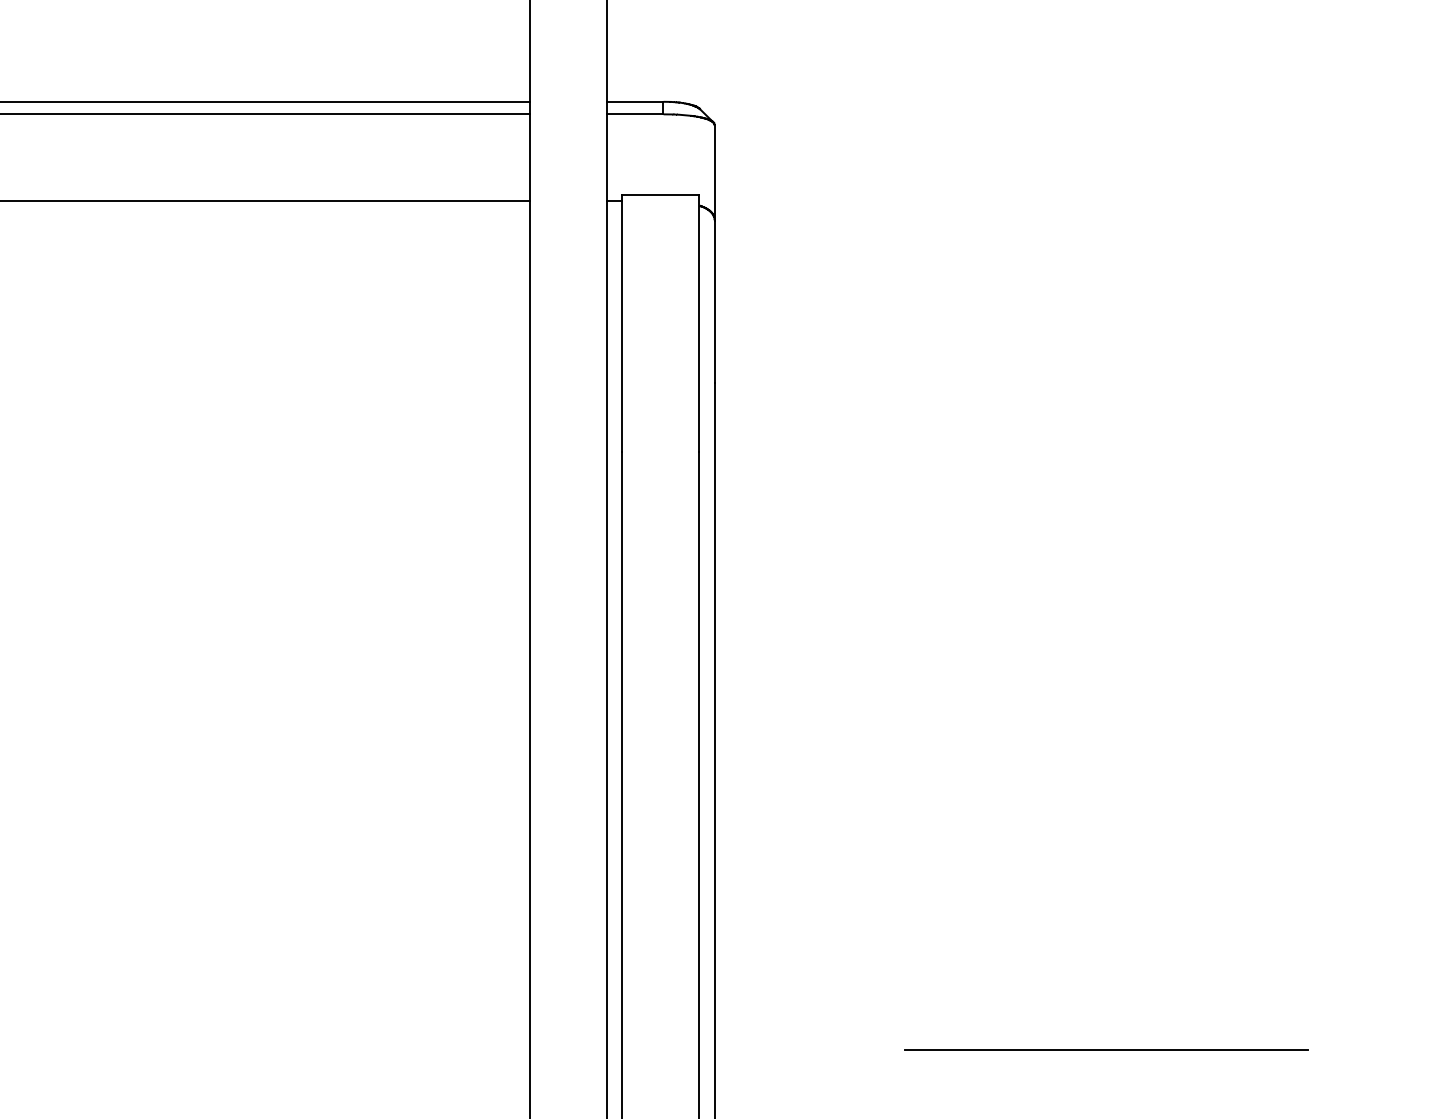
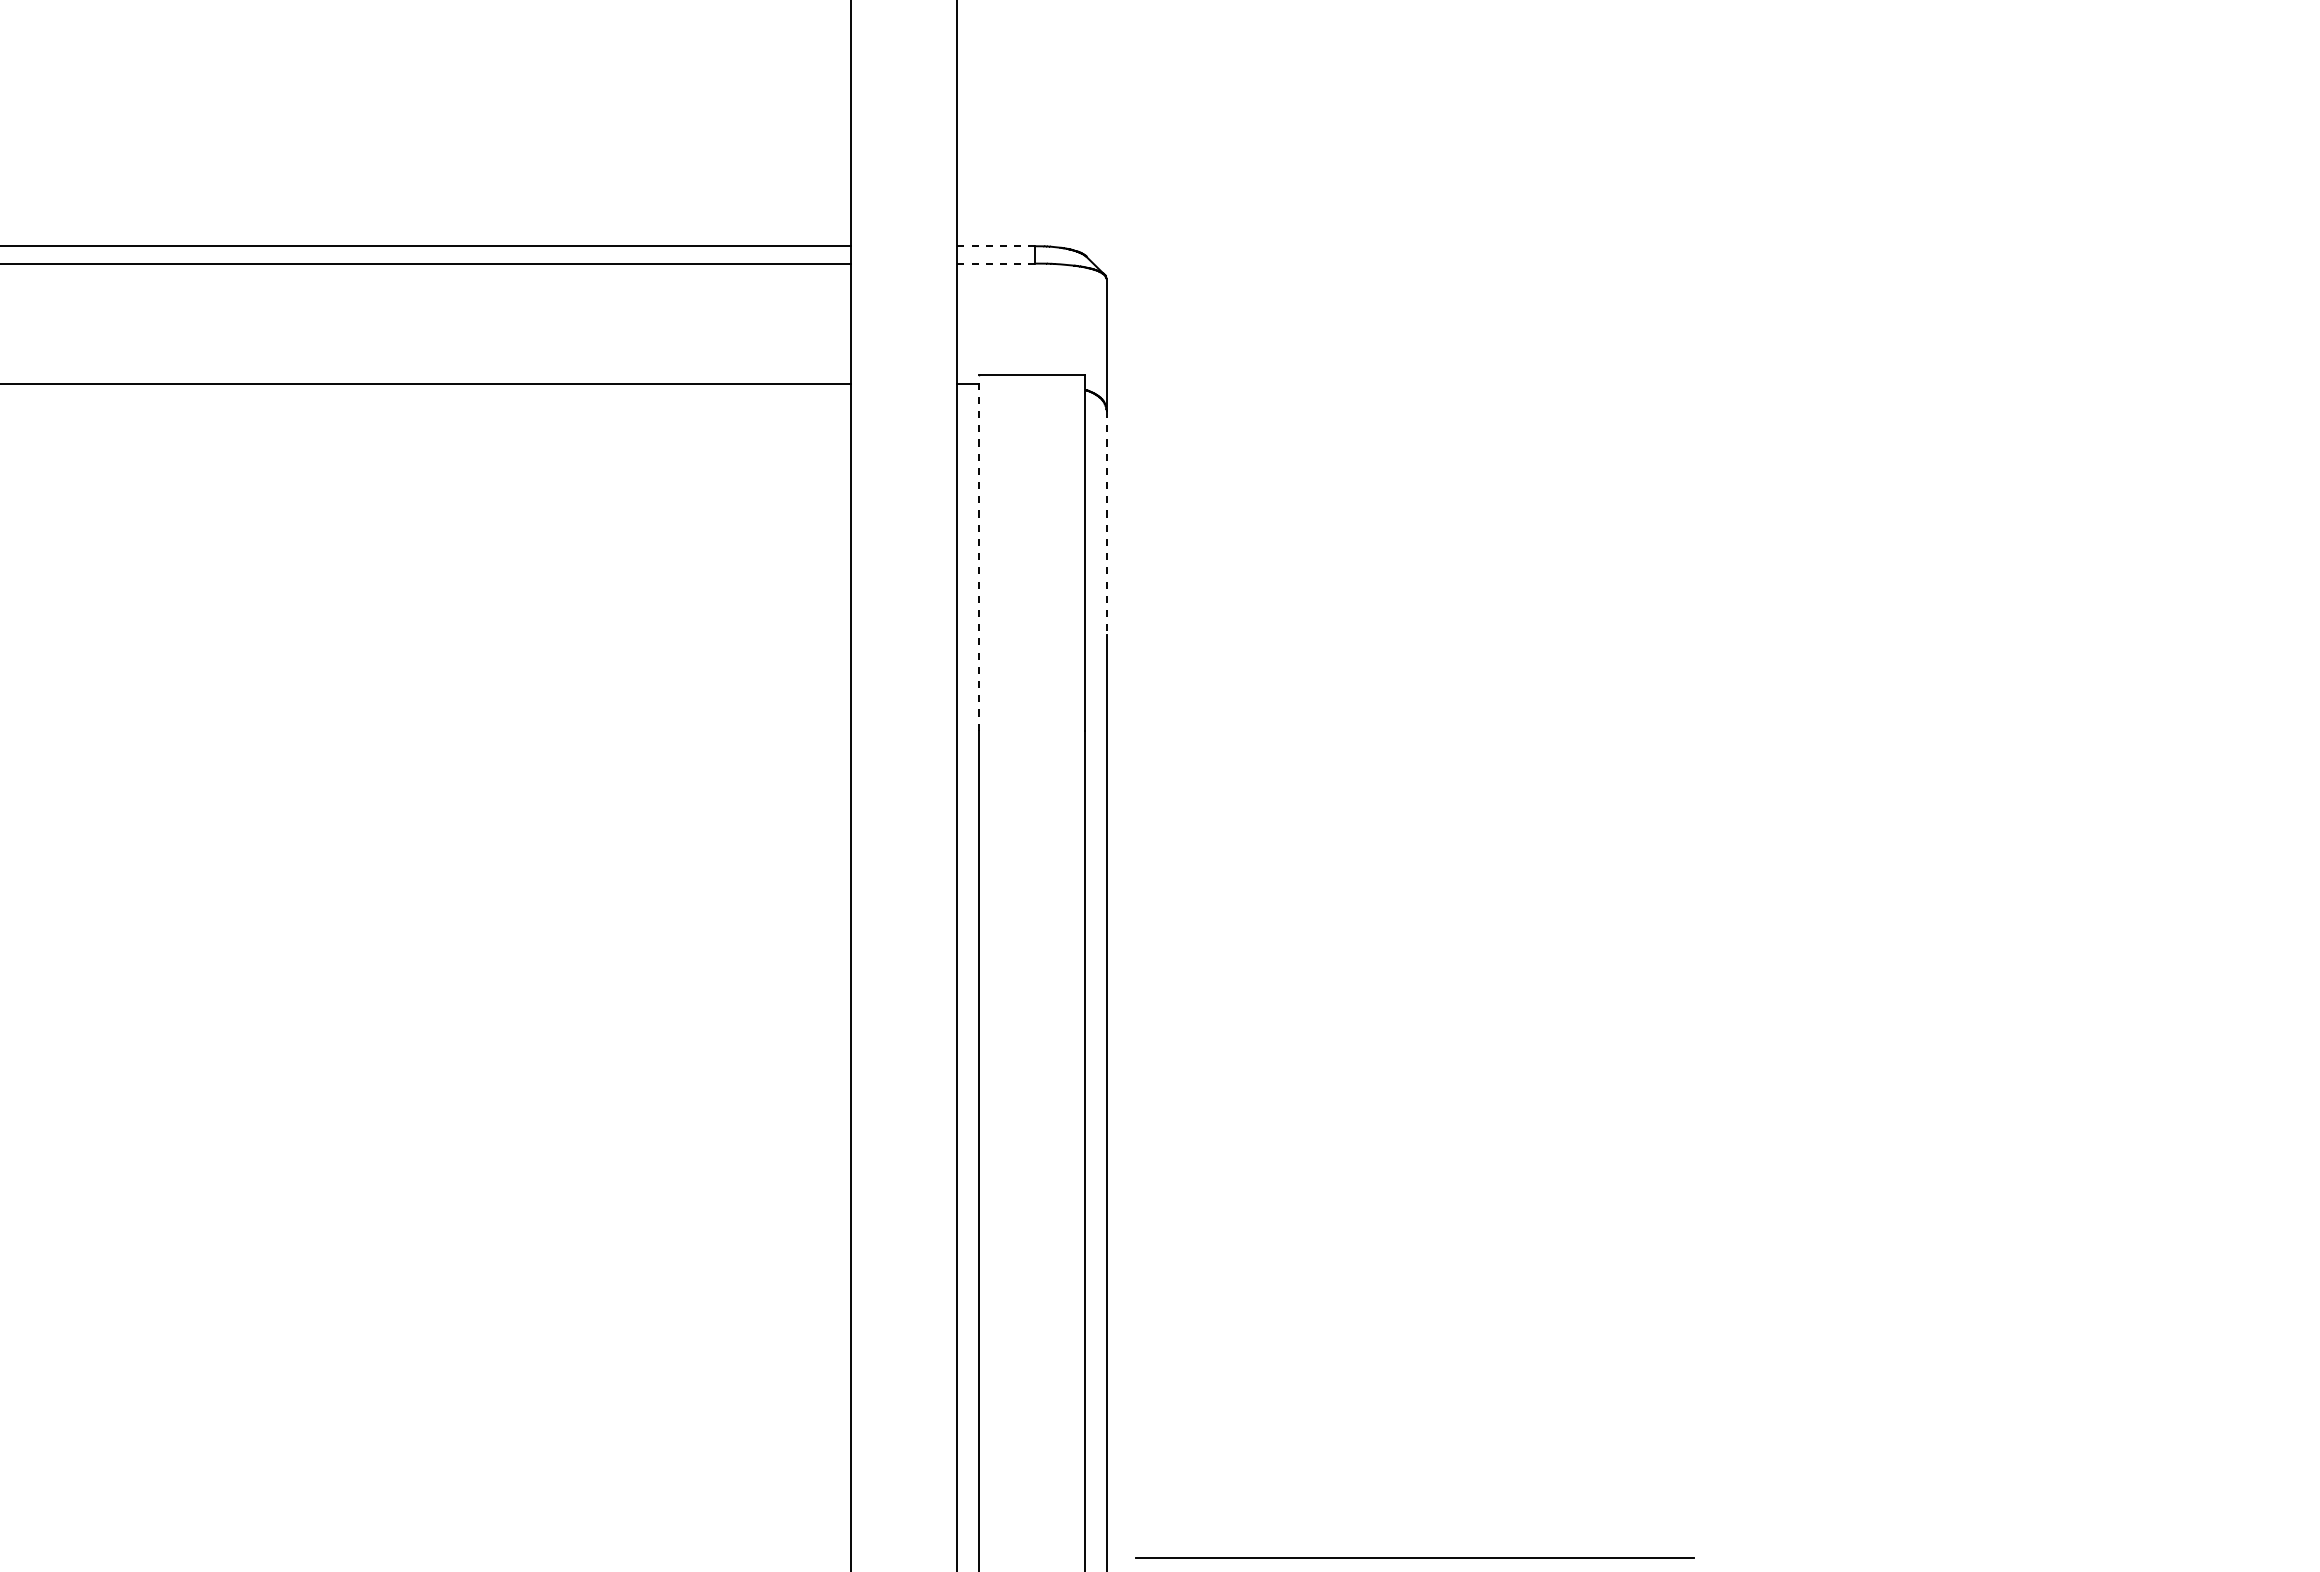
line: (635, 101) -> (996, 246), solid -> dashed
line: (634, 114) -> (995, 263), solid -> dashed
line: (714, 302) -> (1106, 523), solid -> dashed
line: (622, 323) -> (978, 553), solid -> dashed
line: (1105, 1049) -> (1414, 1557), moved

